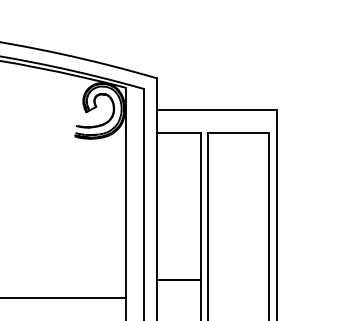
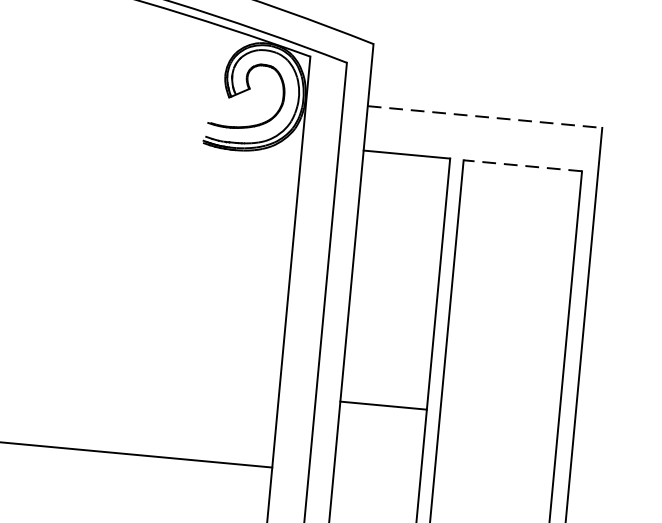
line: (217, 110) -> (485, 117), solid -> dashed
line: (237, 133) -> (520, 166), solid -> dashed
line: (179, 280) -> (384, 406), moved

